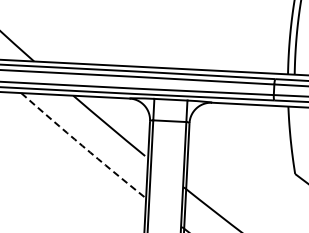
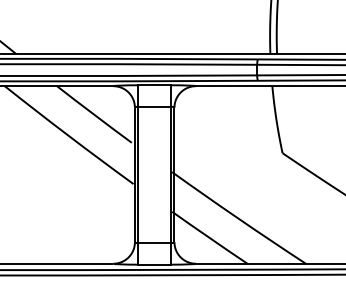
arc: (82, 145) -> (68, 135), dashed -> solid

